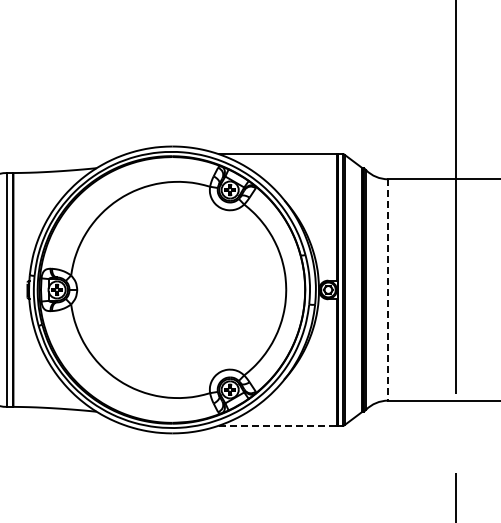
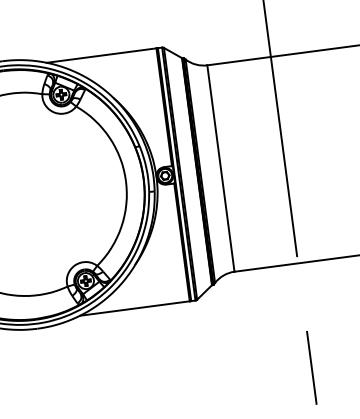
line: (388, 289) -> (221, 168), dashed -> solid
line: (277, 425) -> (134, 308), dashed -> solid

